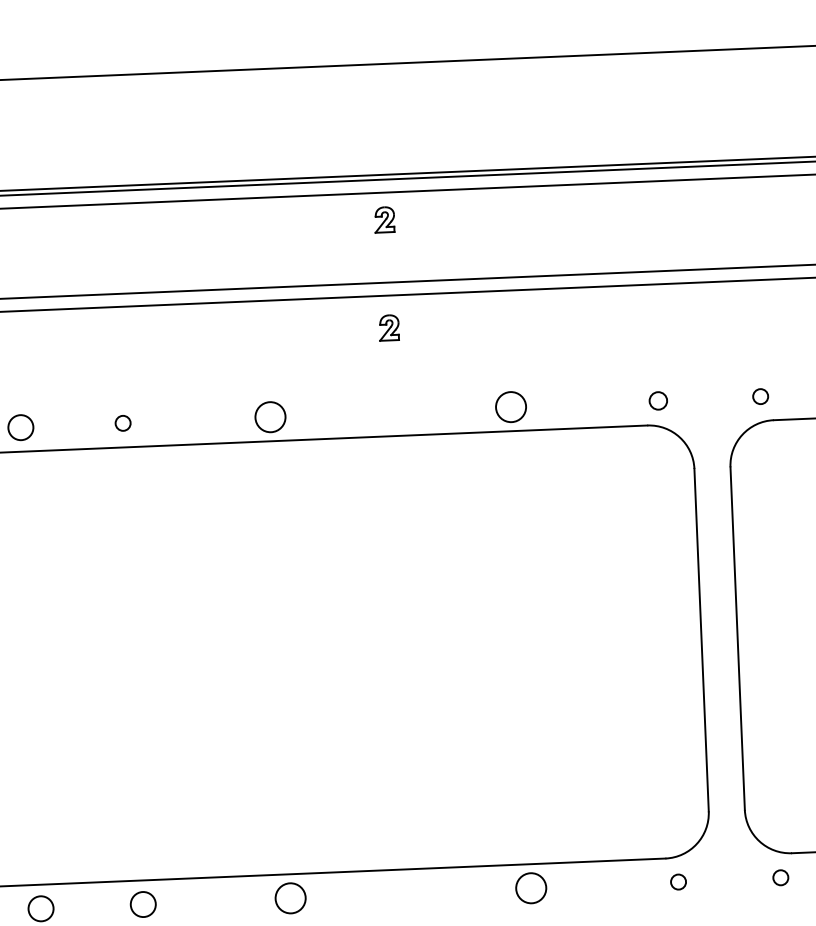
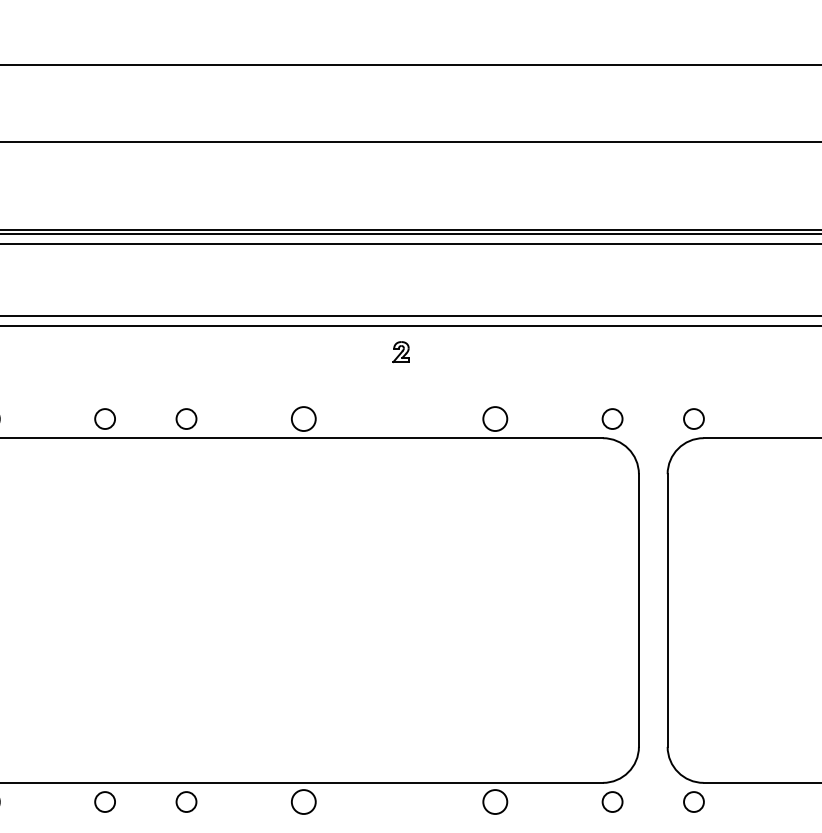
part: (383, 220) -> (400, 266), removed
circle: (760, 396) -> (693, 418), size x1.67
circle: (658, 400) -> (612, 418), size x1.43
circle: (123, 422) -> (186, 418), size x1.67
circle: (780, 877) -> (693, 801), size x1.67
circle: (678, 881) -> (612, 801), size x1.67

